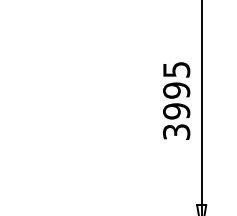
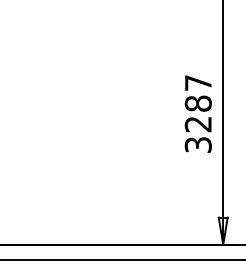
text: (175, 90) -> (197, 103), 3995 -> 3287

